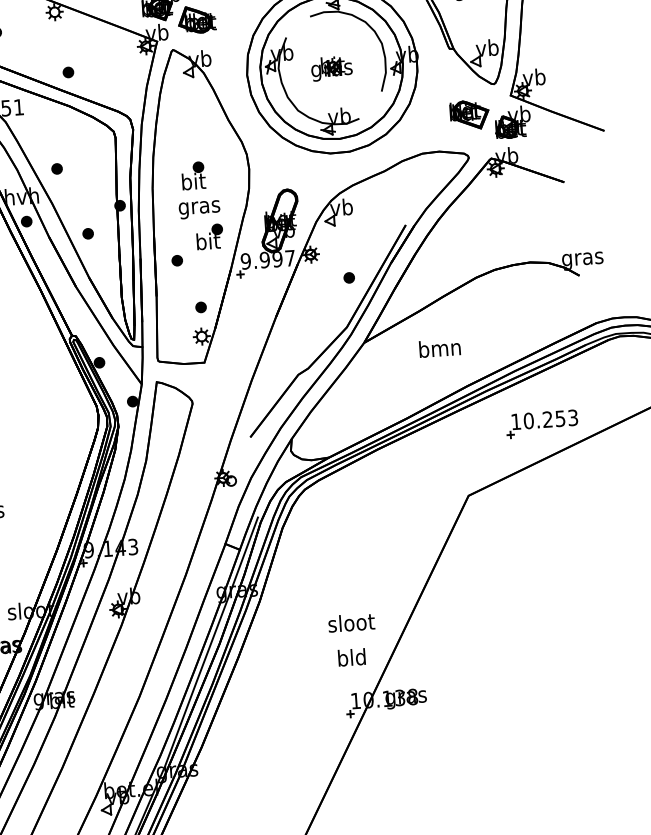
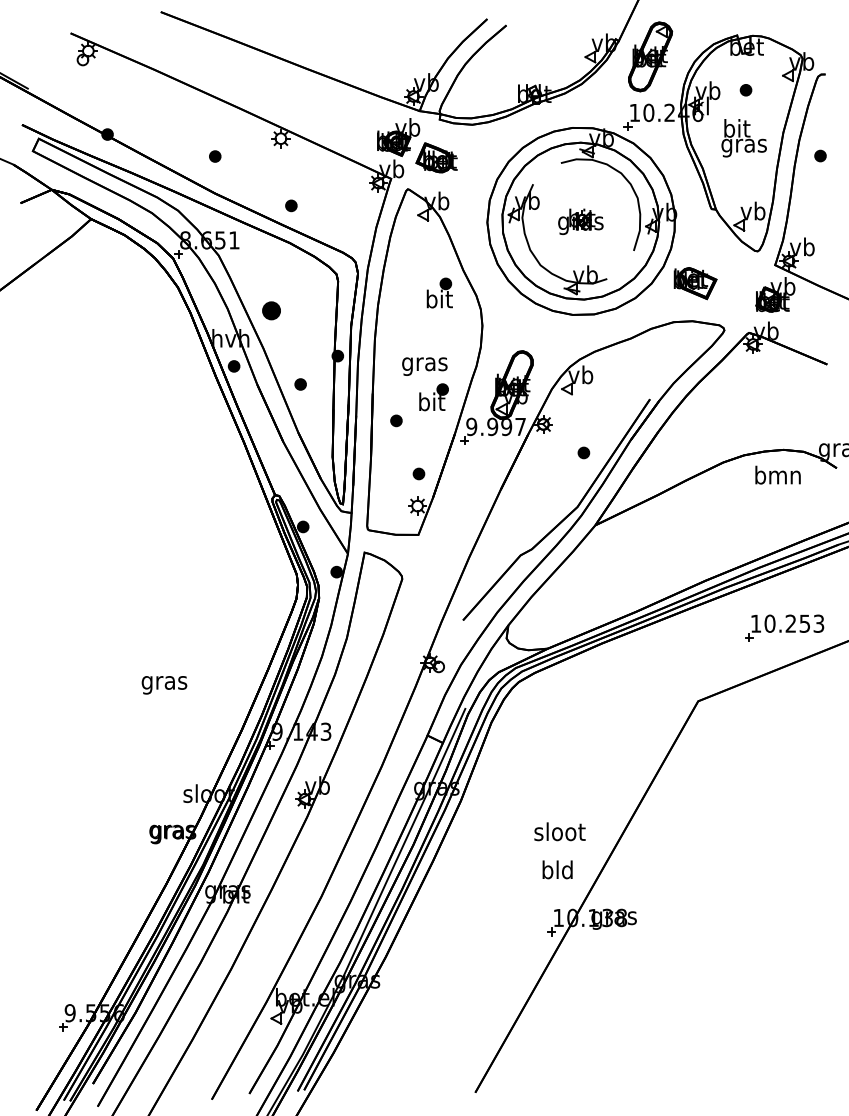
part: (469, 115) -> (695, 283), moved
part: (57, 168) -> (271, 310), size x1.6
part: (193, 175) -> (439, 292), moved
text: (439, 347) -> (777, 474), moved

